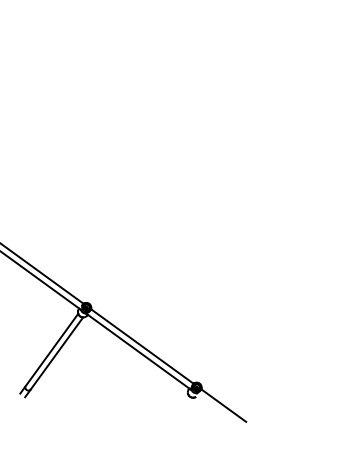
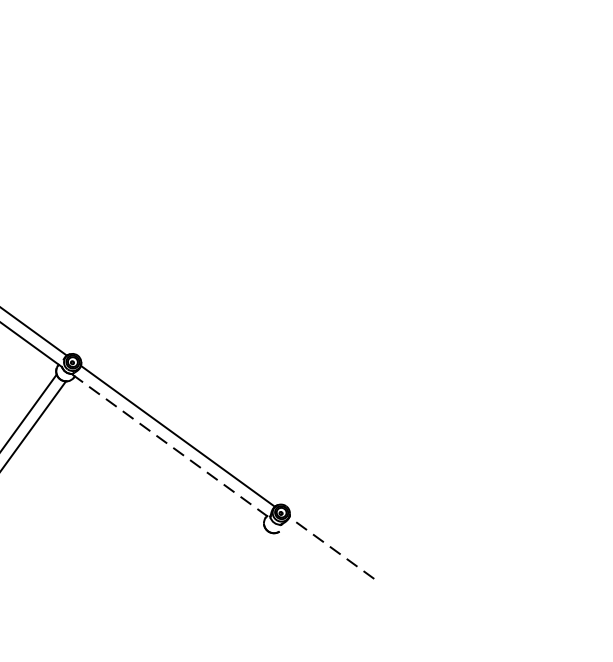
line: (139, 351) -> (172, 445), solid -> dashed
line: (223, 405) -> (331, 547), solid -> dashed

